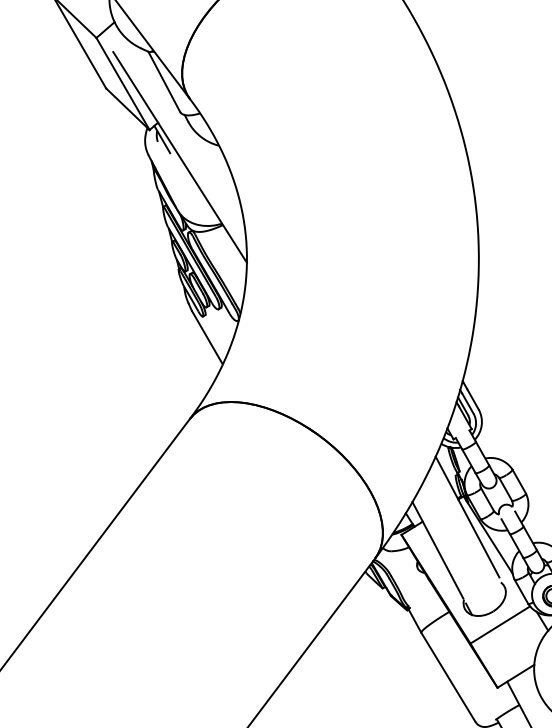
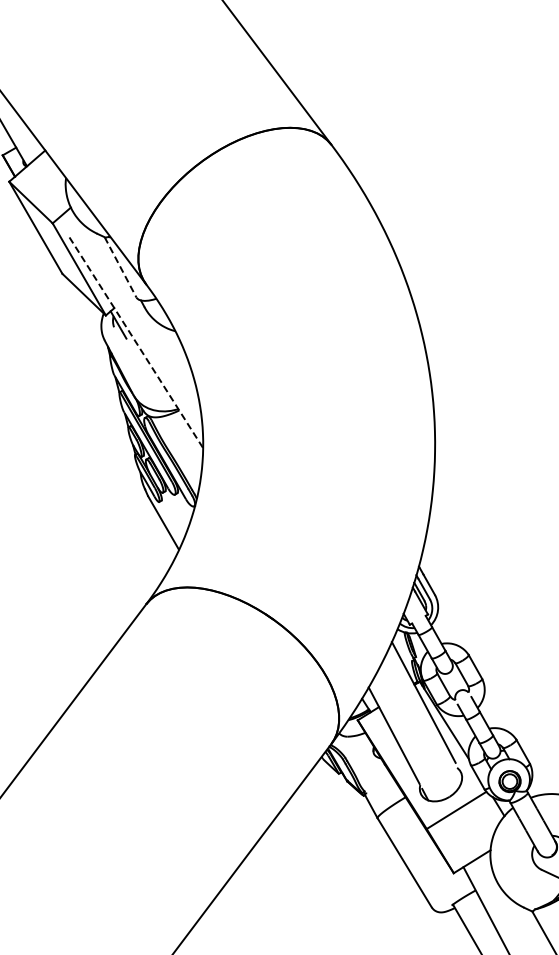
line: (164, 82) -> (120, 267), solid -> dashed
line: (180, 157) -> (136, 342), solid -> dashed

